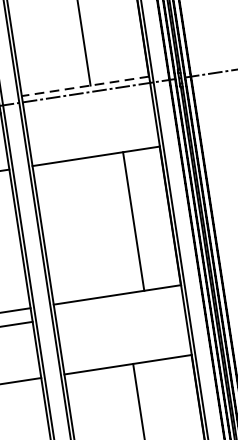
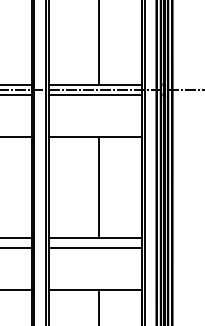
line: (85, 86) -> (95, 85), dashed -> solid
line: (87, 100) -> (95, 95), added
line: (133, 221) -> (99, 187), moved
line: (119, 308) -> (95, 248), added

